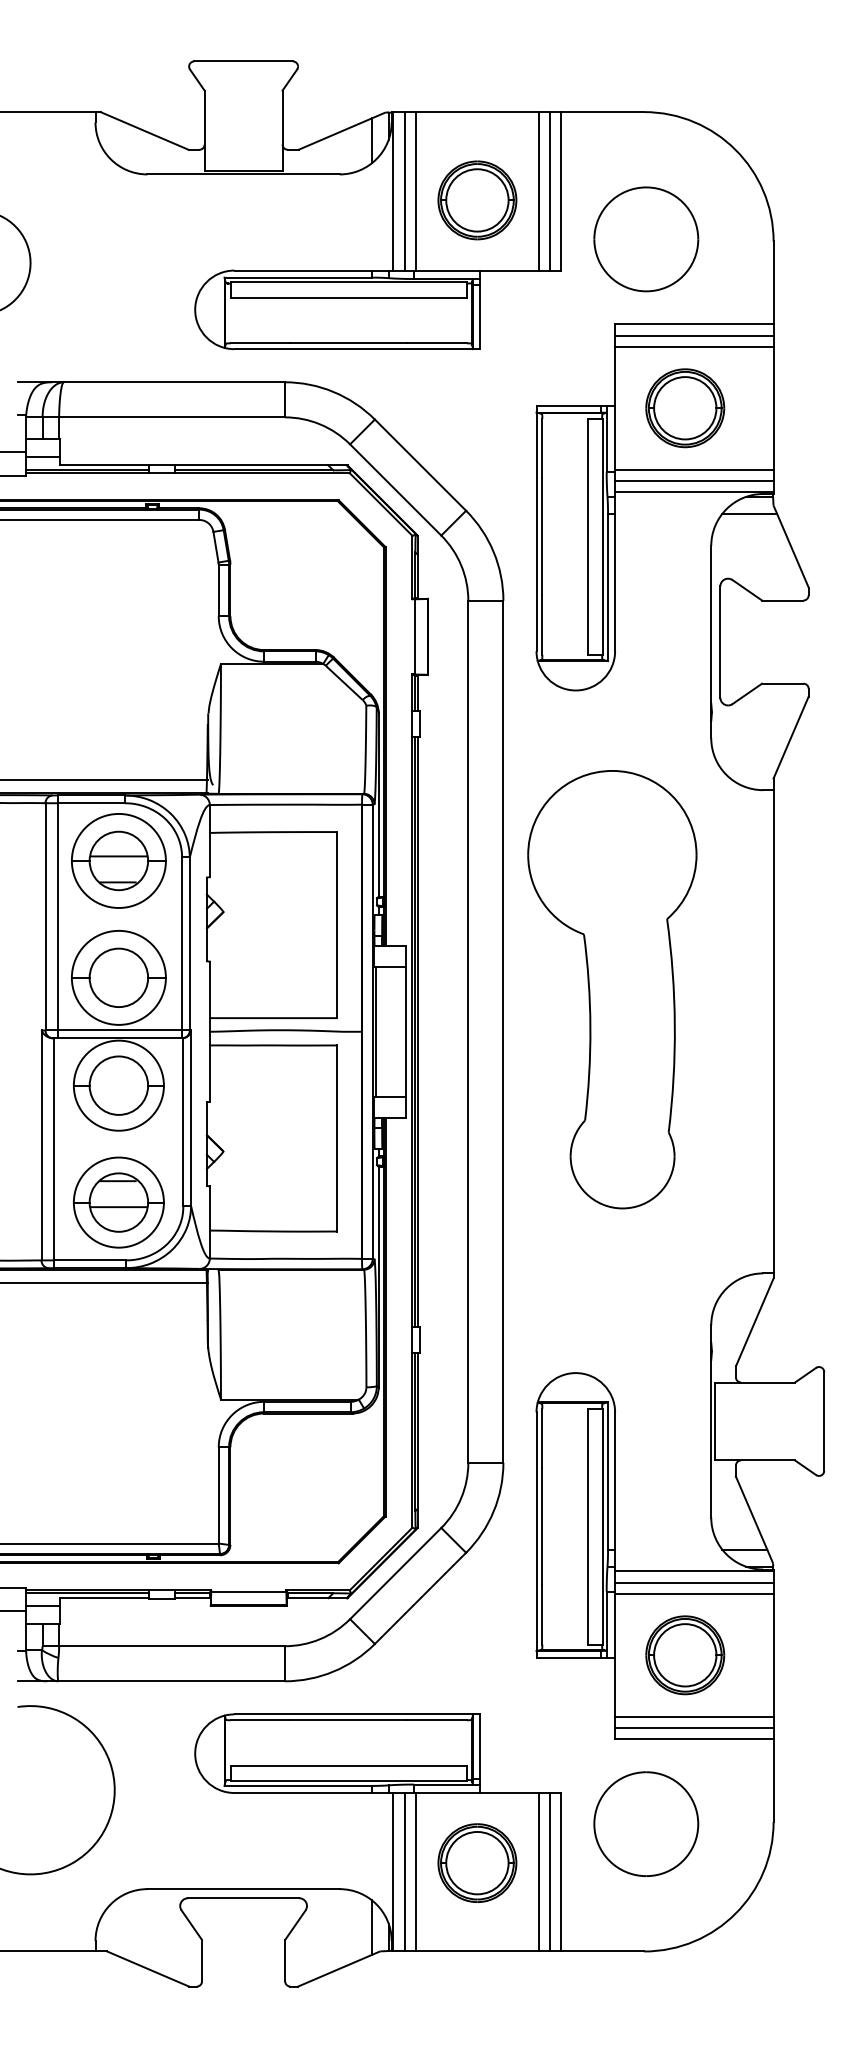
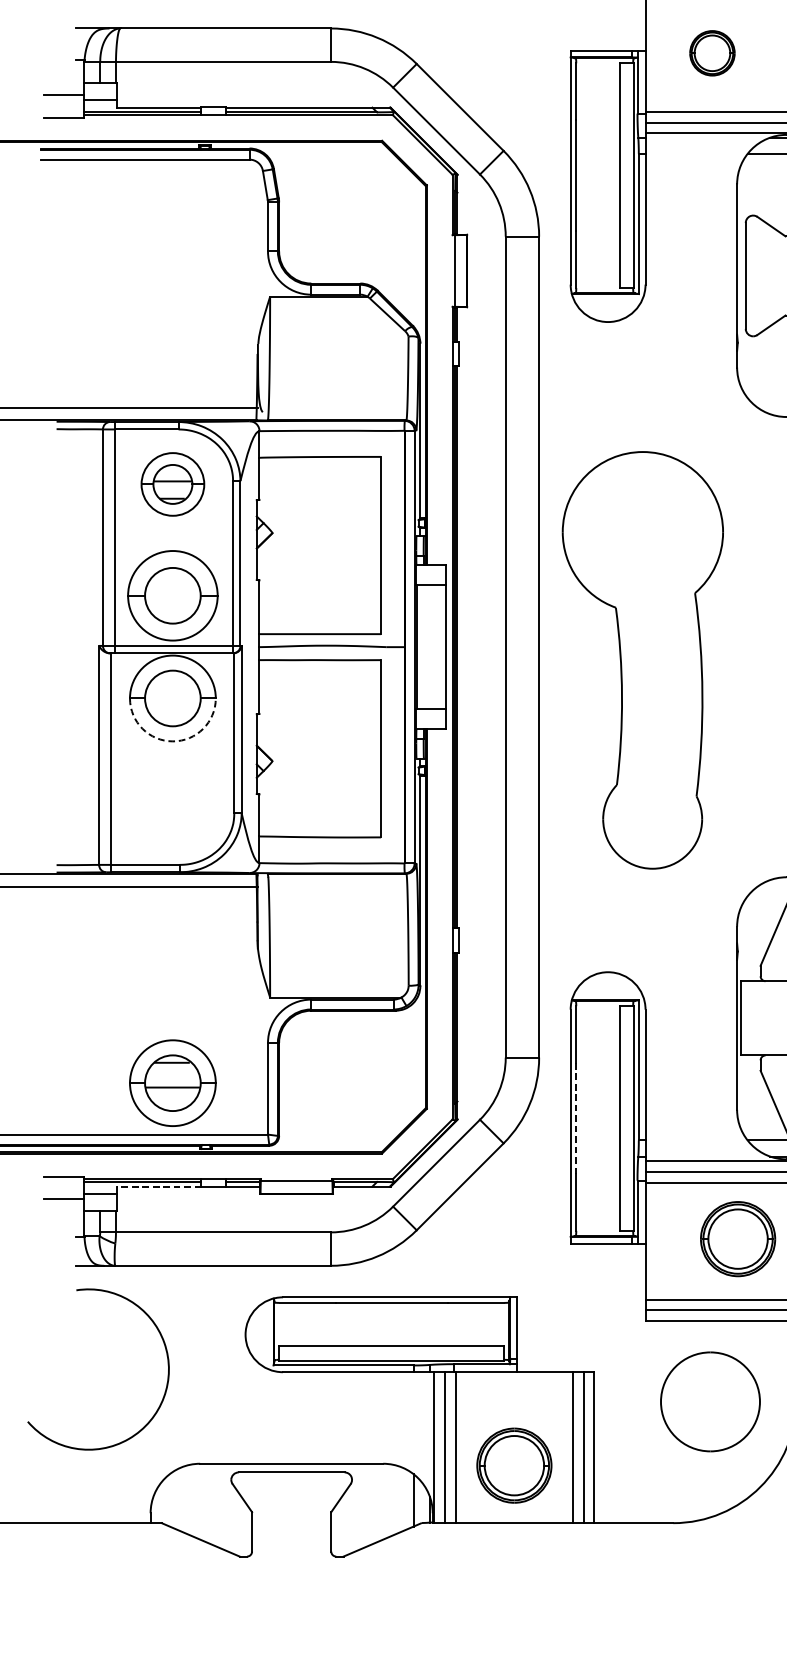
part: (685, 408) -> (712, 53), size x0.6
part: (118, 860) -> (172, 483), size x0.7
part: (612, 989) -> (643, 660), moved
arc: (118, 1130) -> (172, 741), solid -> dashed
part: (118, 1202) -> (172, 1083), moved
line: (542, 1527) -> (576, 1119), solid -> dashed
line: (104, 1598) -> (159, 1186), solid -> dashed
part: (685, 1655) -> (738, 1239), moved
part: (646, 1823) -> (710, 1401), moved
part: (477, 1862) -> (514, 1465), moved

